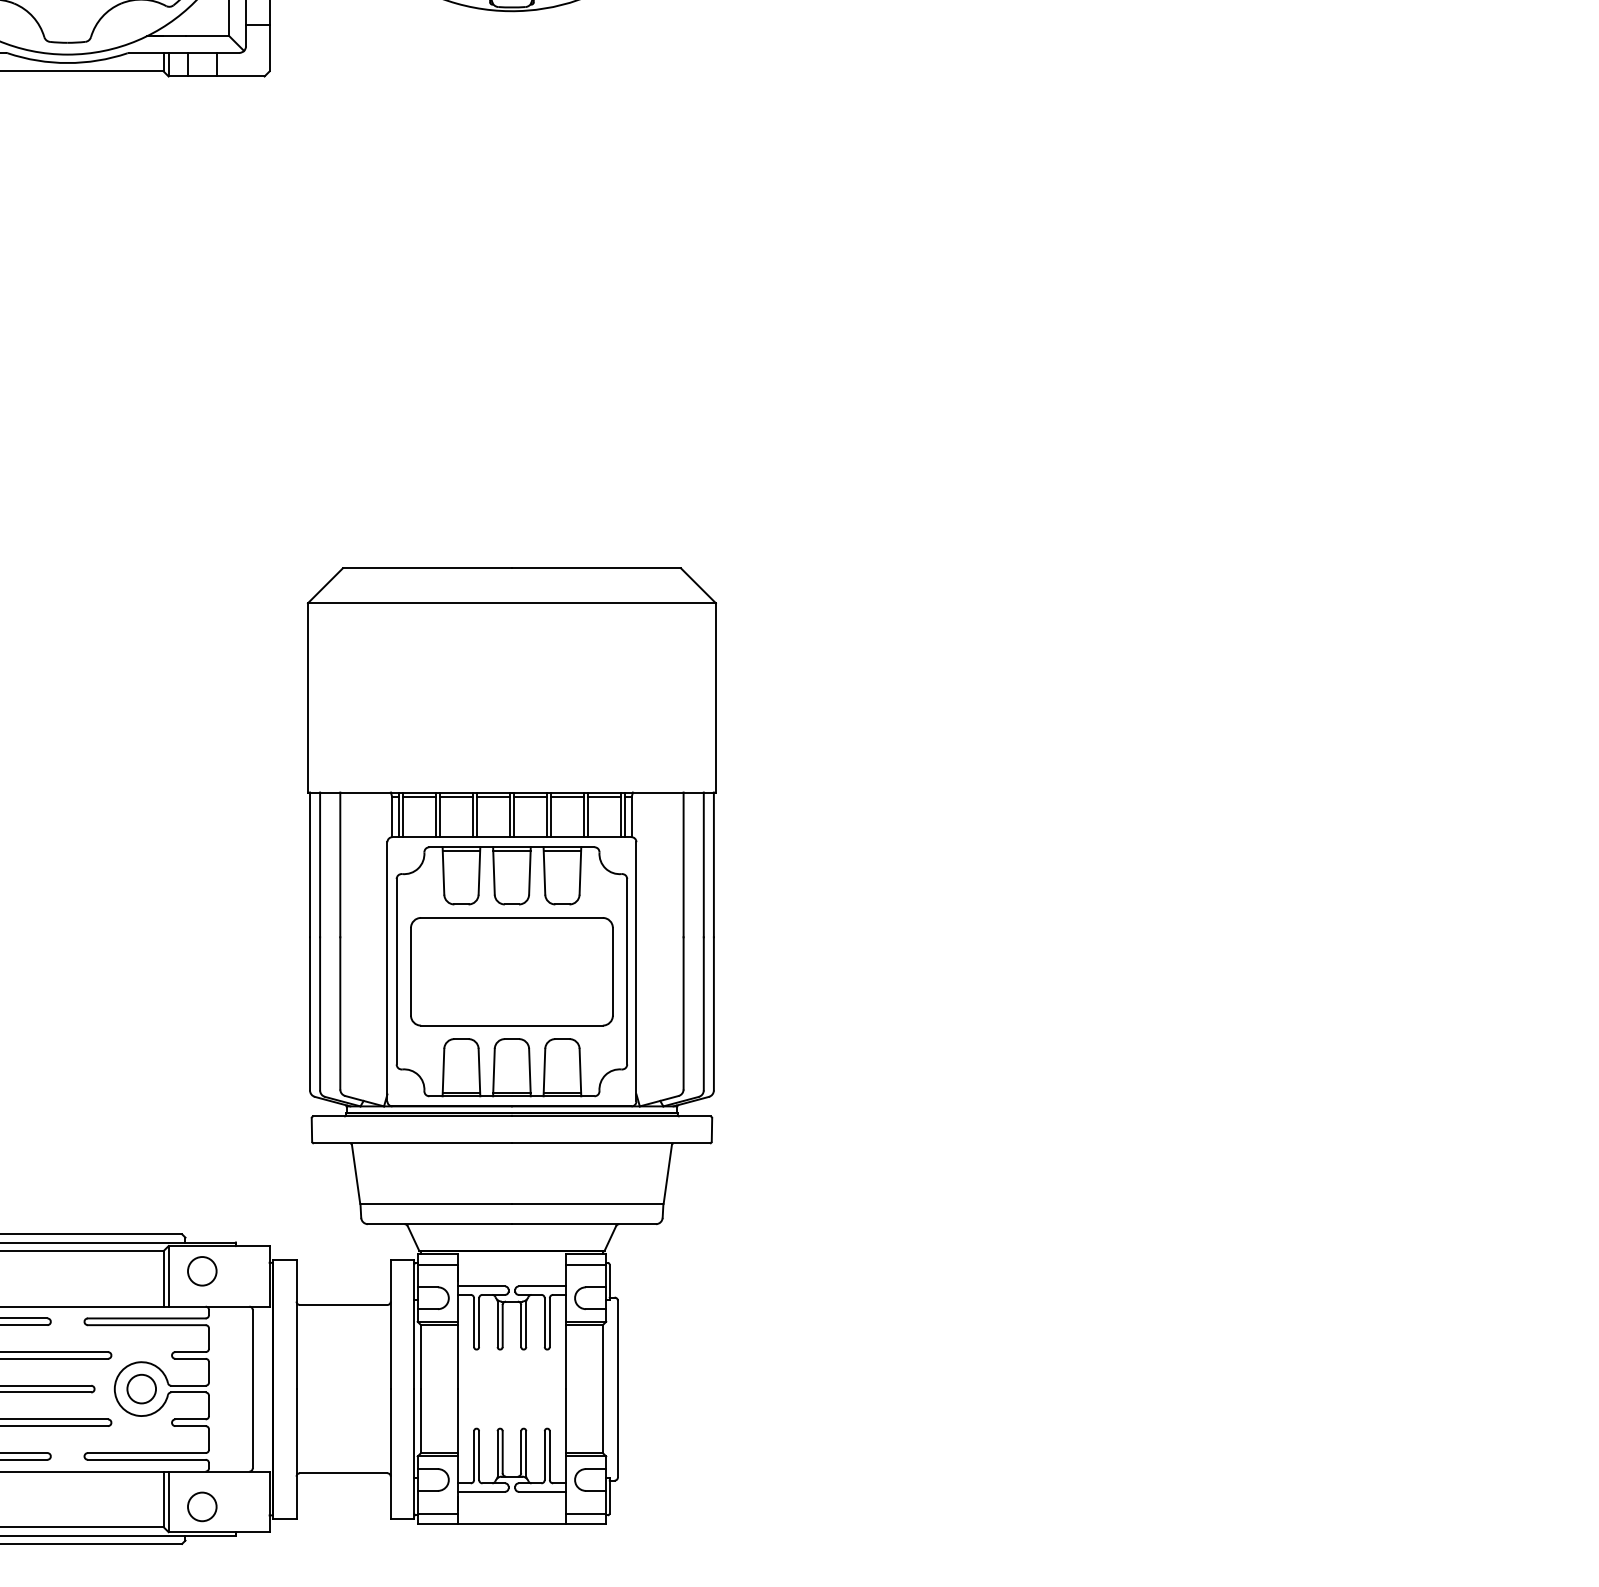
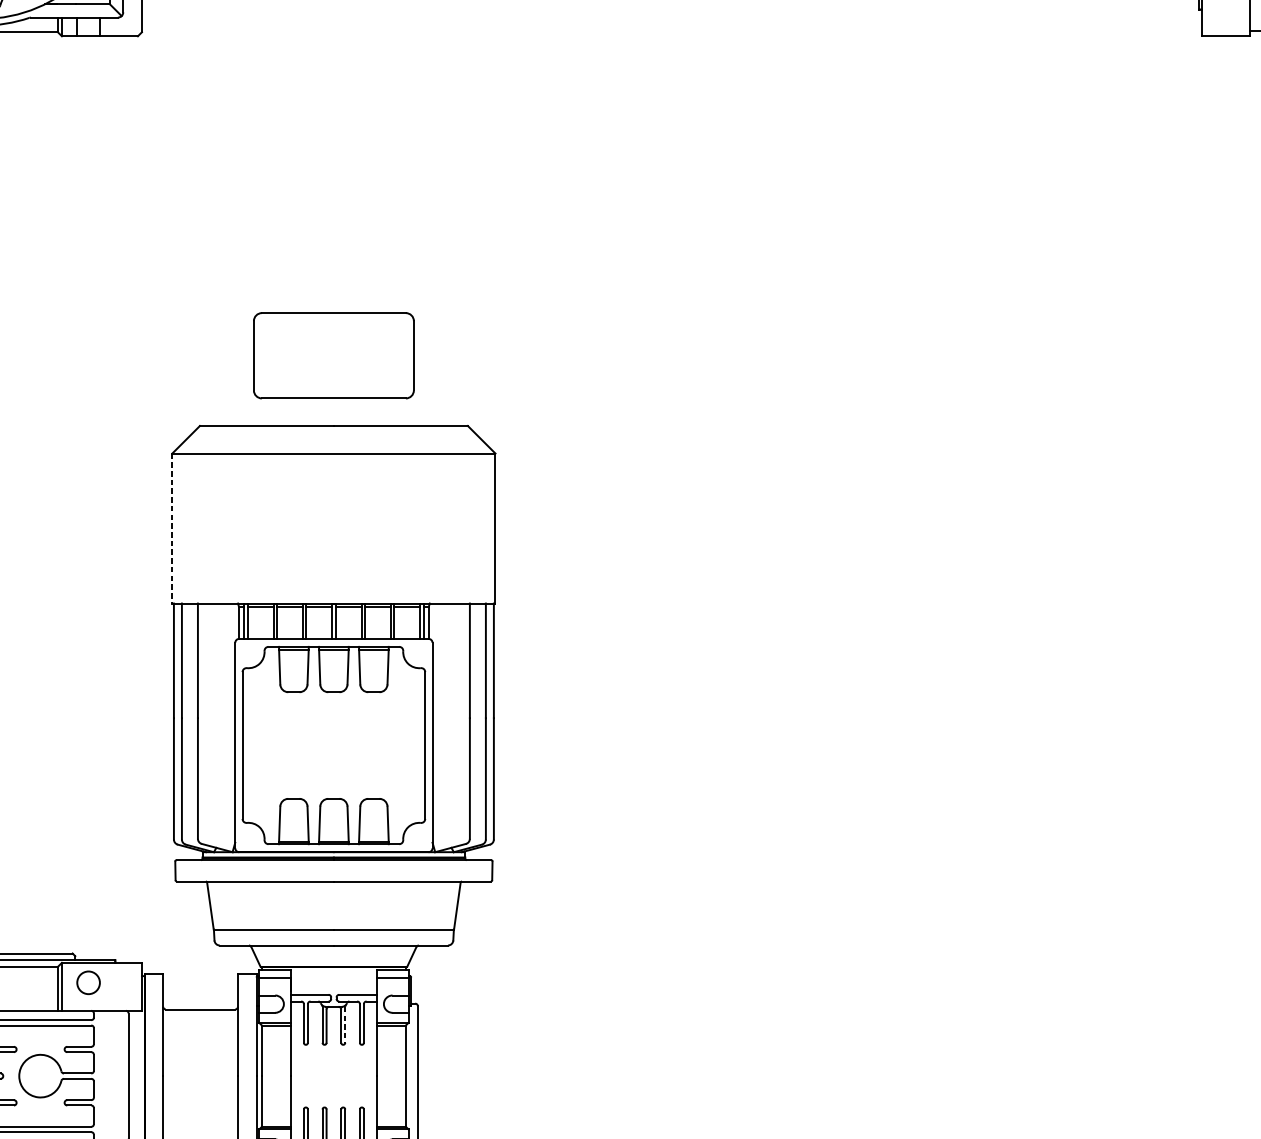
line: (307, 697) -> (171, 528), solid -> dashed
part: (511, 971) -> (333, 355), moved
line: (526, 1324) -> (345, 1024), solid -> dashed
circle: (141, 1388) -> (40, 1075), removed

